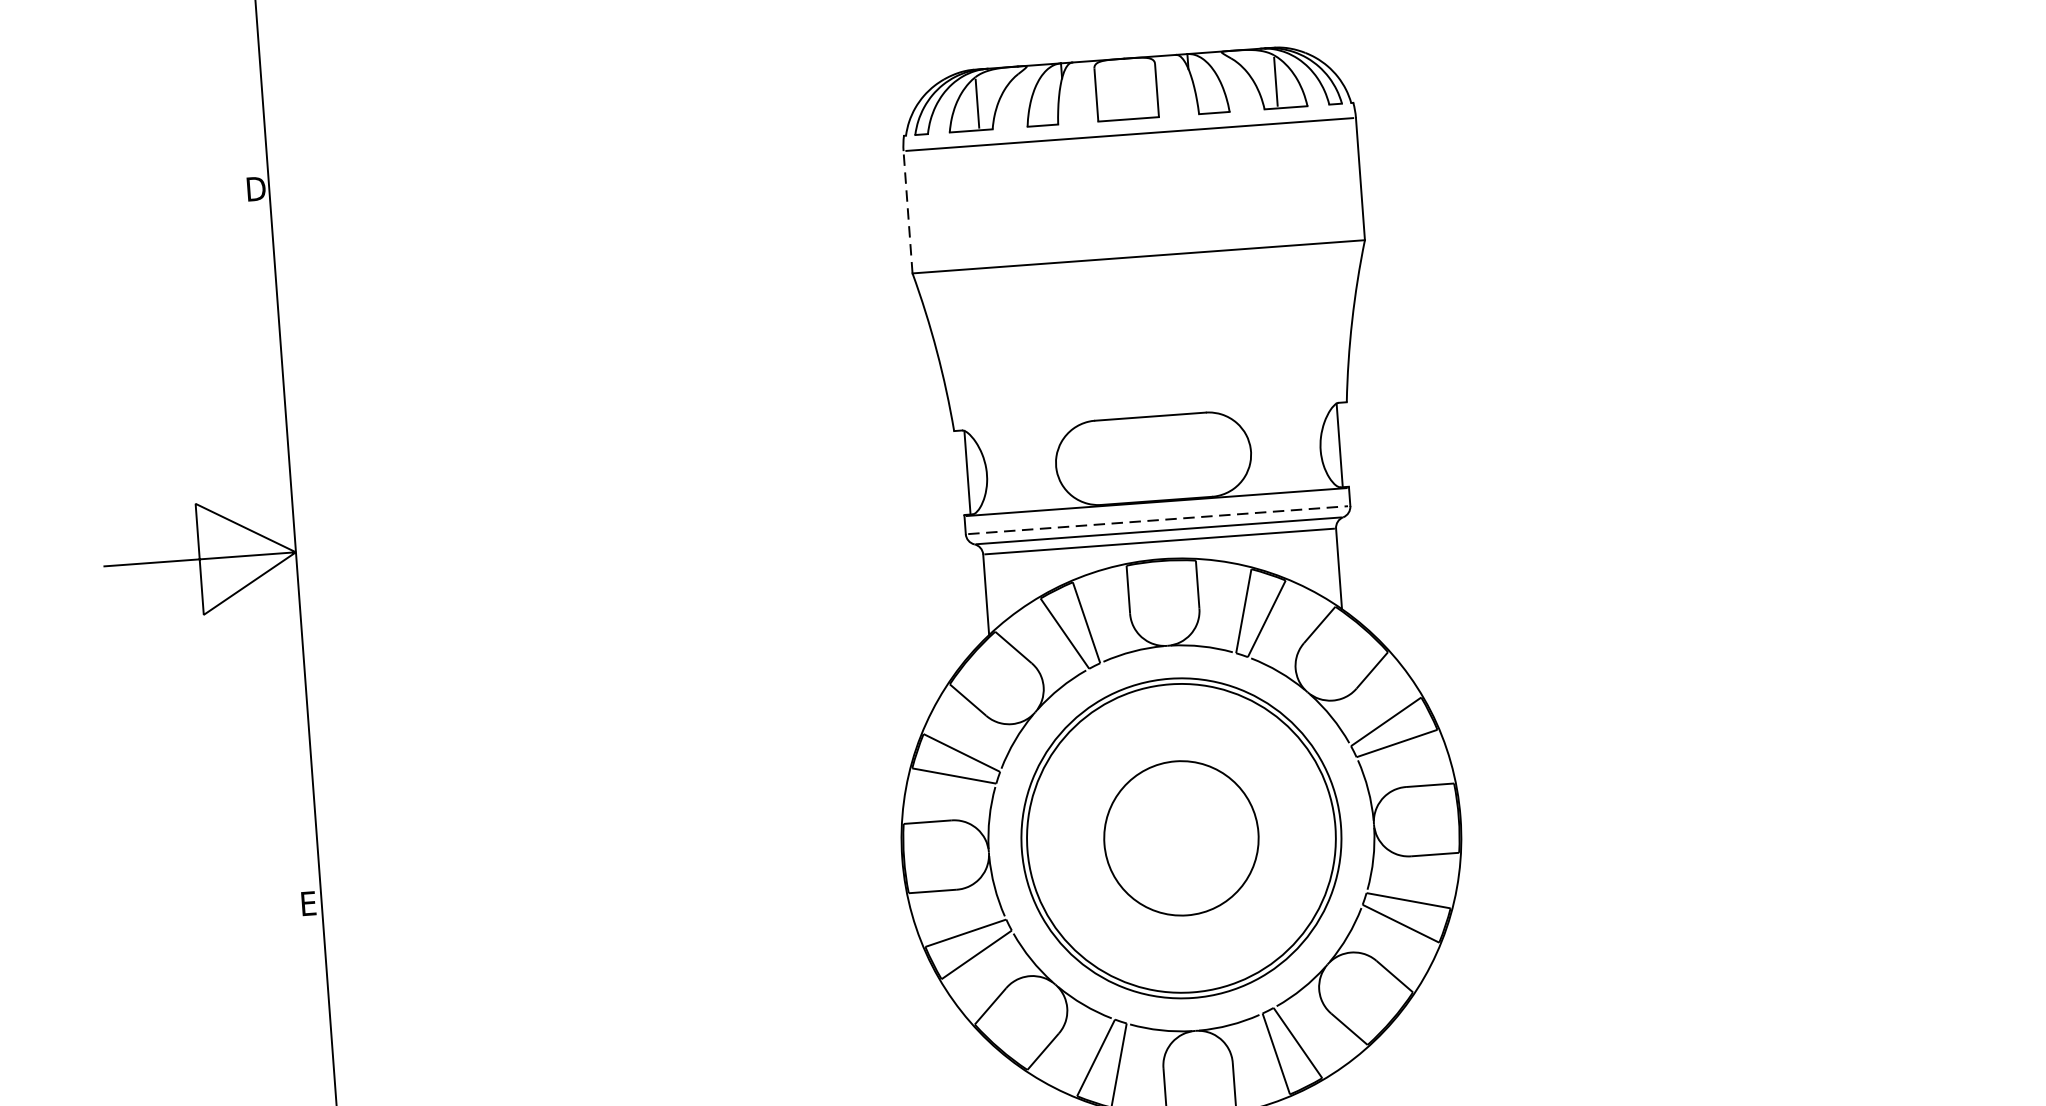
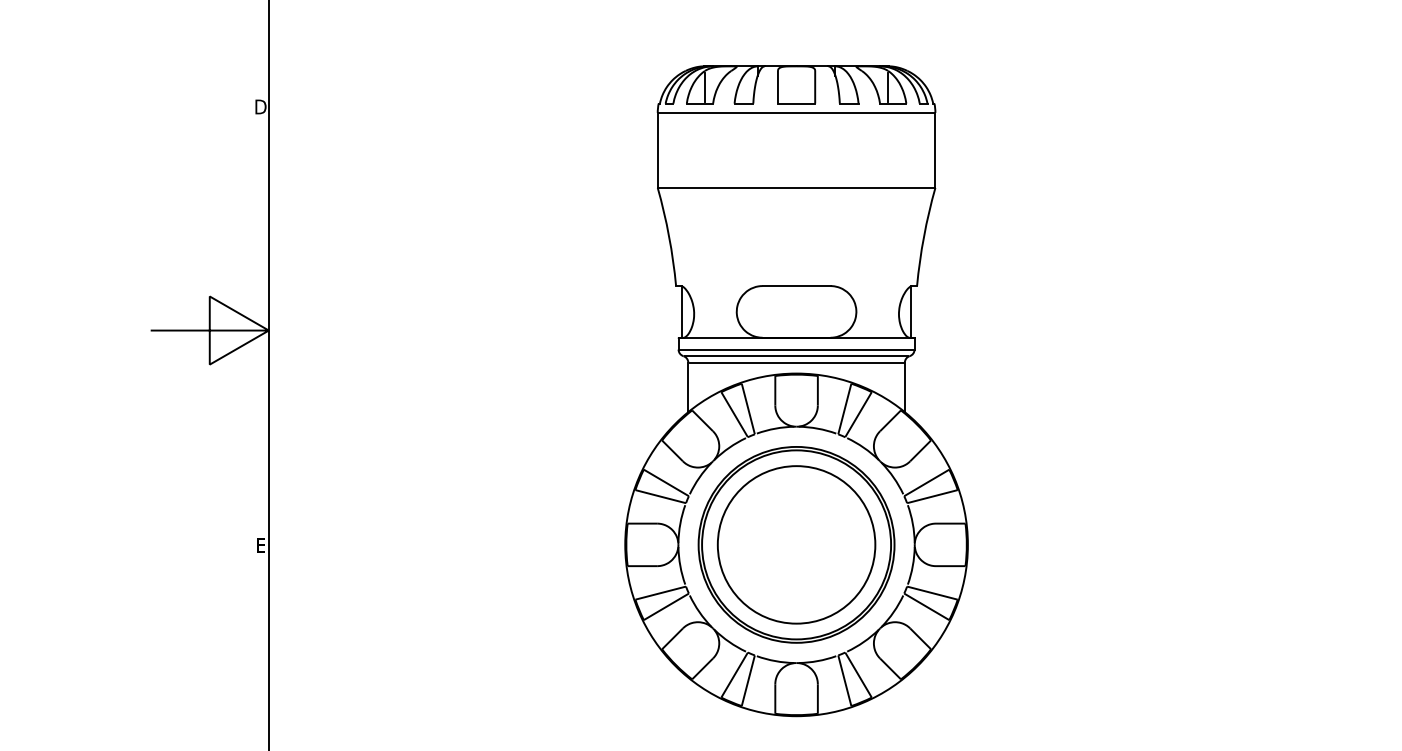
line: (907, 212) -> (657, 150), dashed -> solid
line: (1157, 520) -> (796, 349), dashed -> solid
circle: (1181, 837) -> (796, 544), size x1.67

